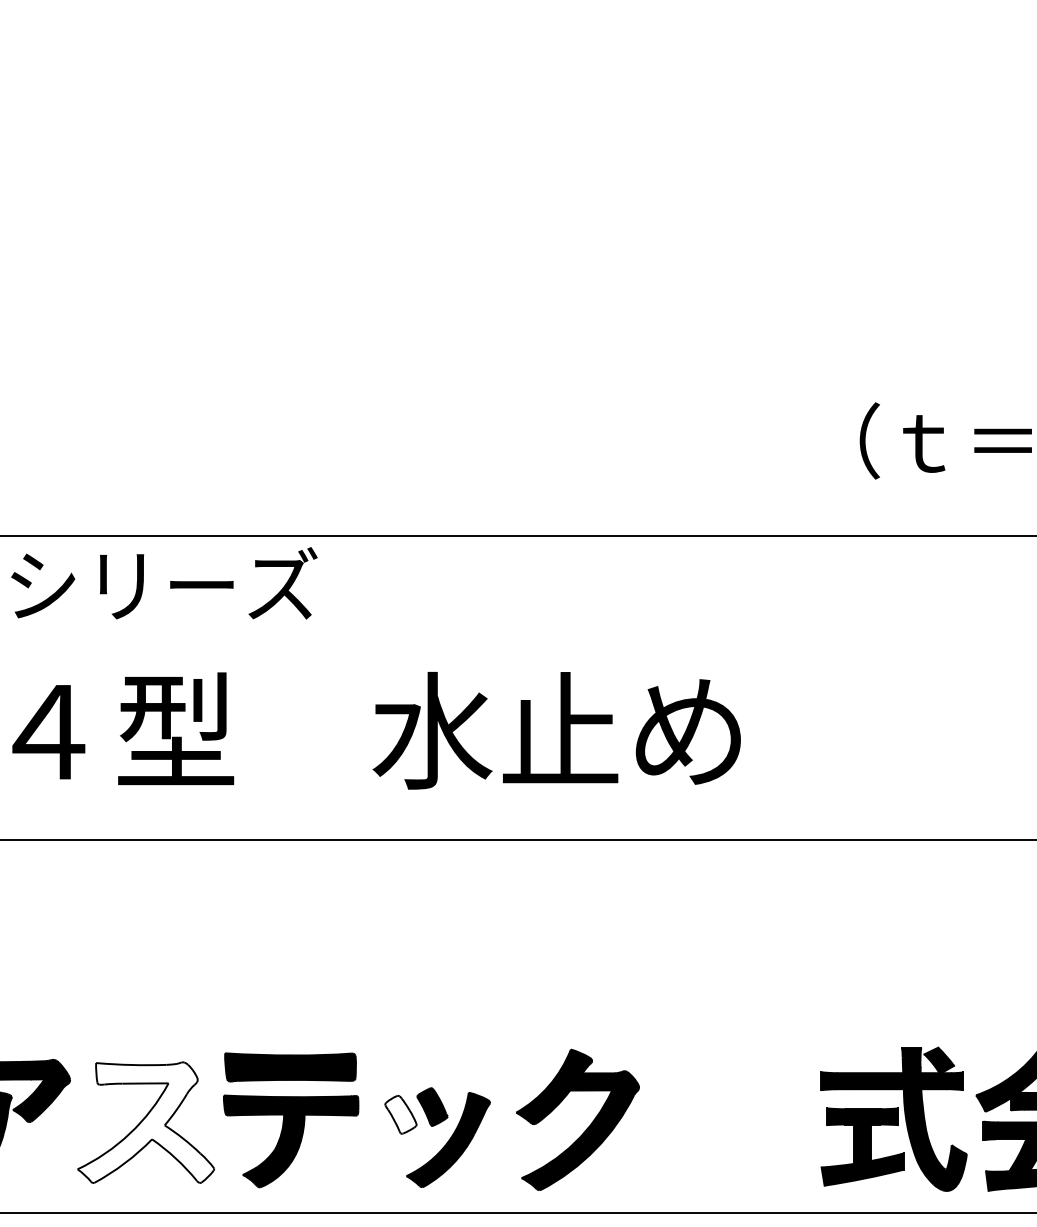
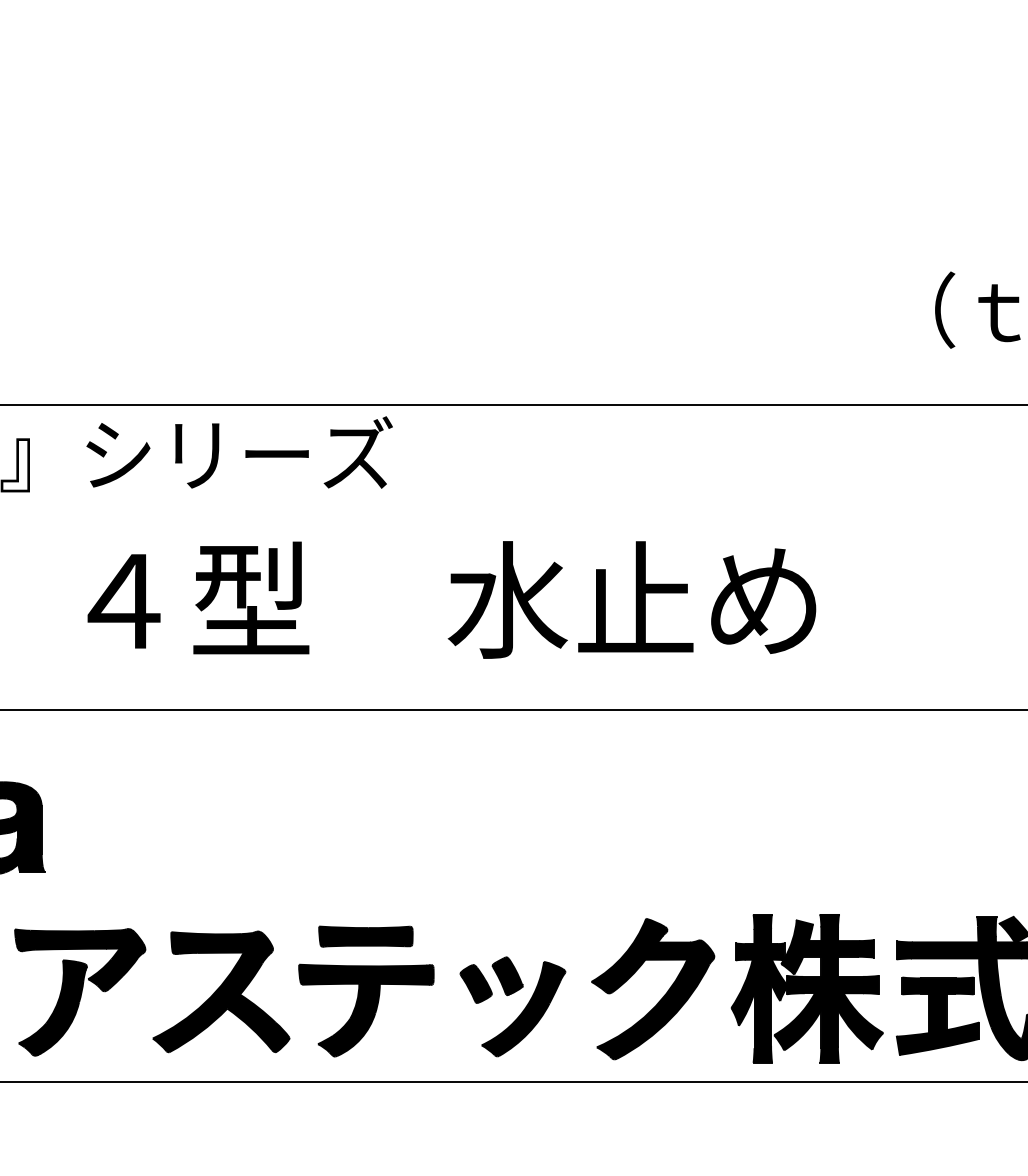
part: (290, 1067) -> (365, 936), size x0.71
fill: (400, 1114) -> (475, 983), added
part: (731, 1119) -> (806, 988), added
fill: (145, 1122) -> (220, 991), added

